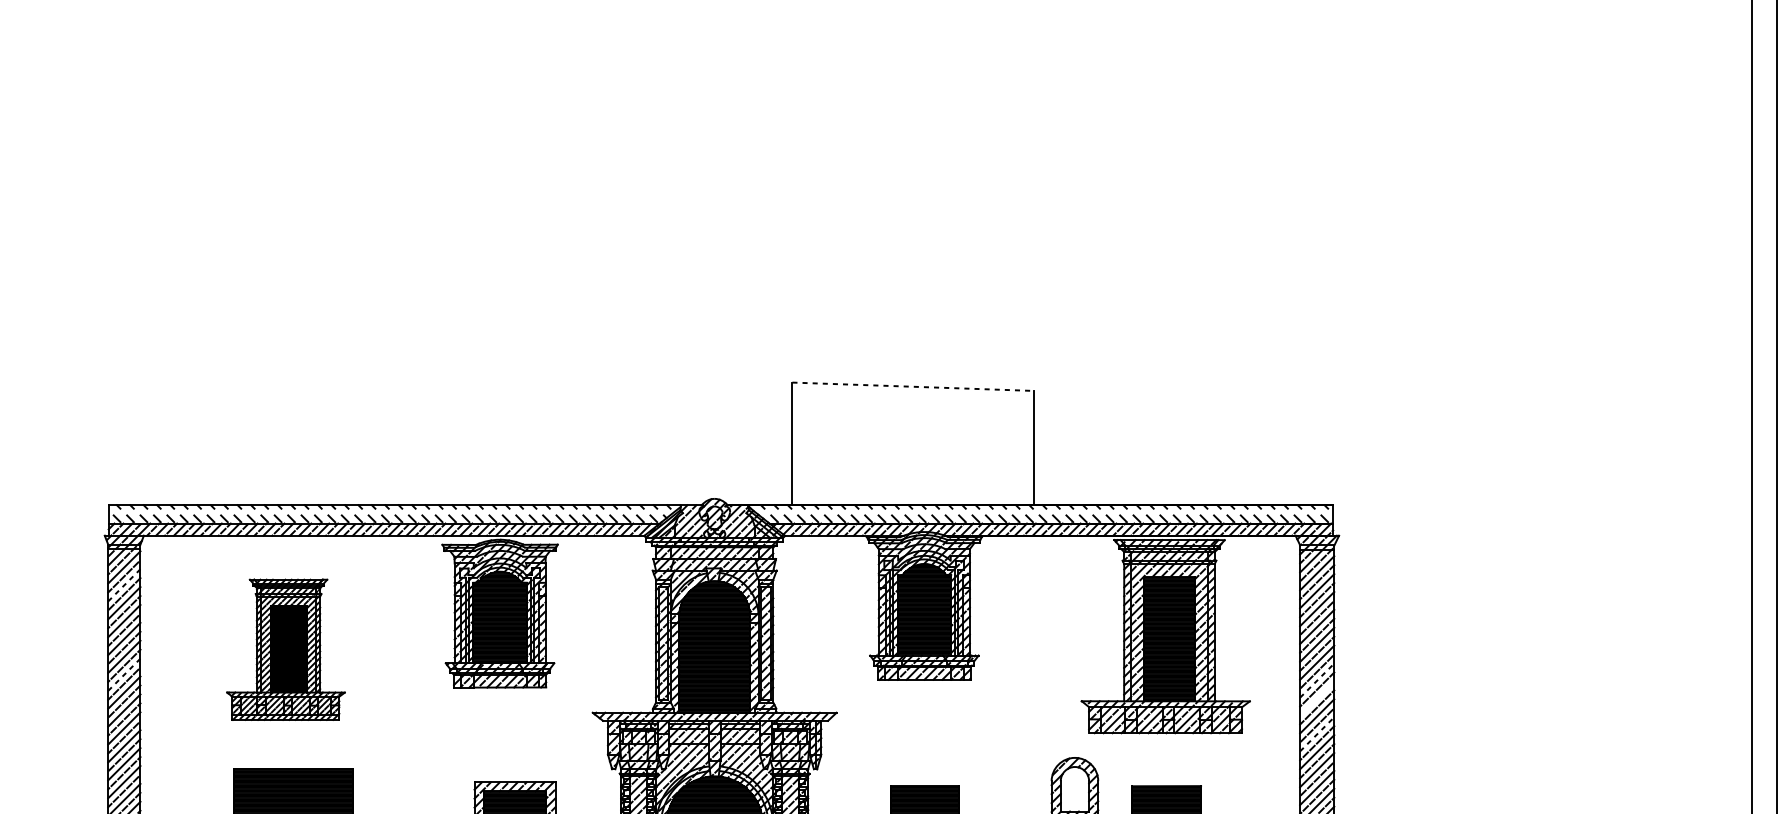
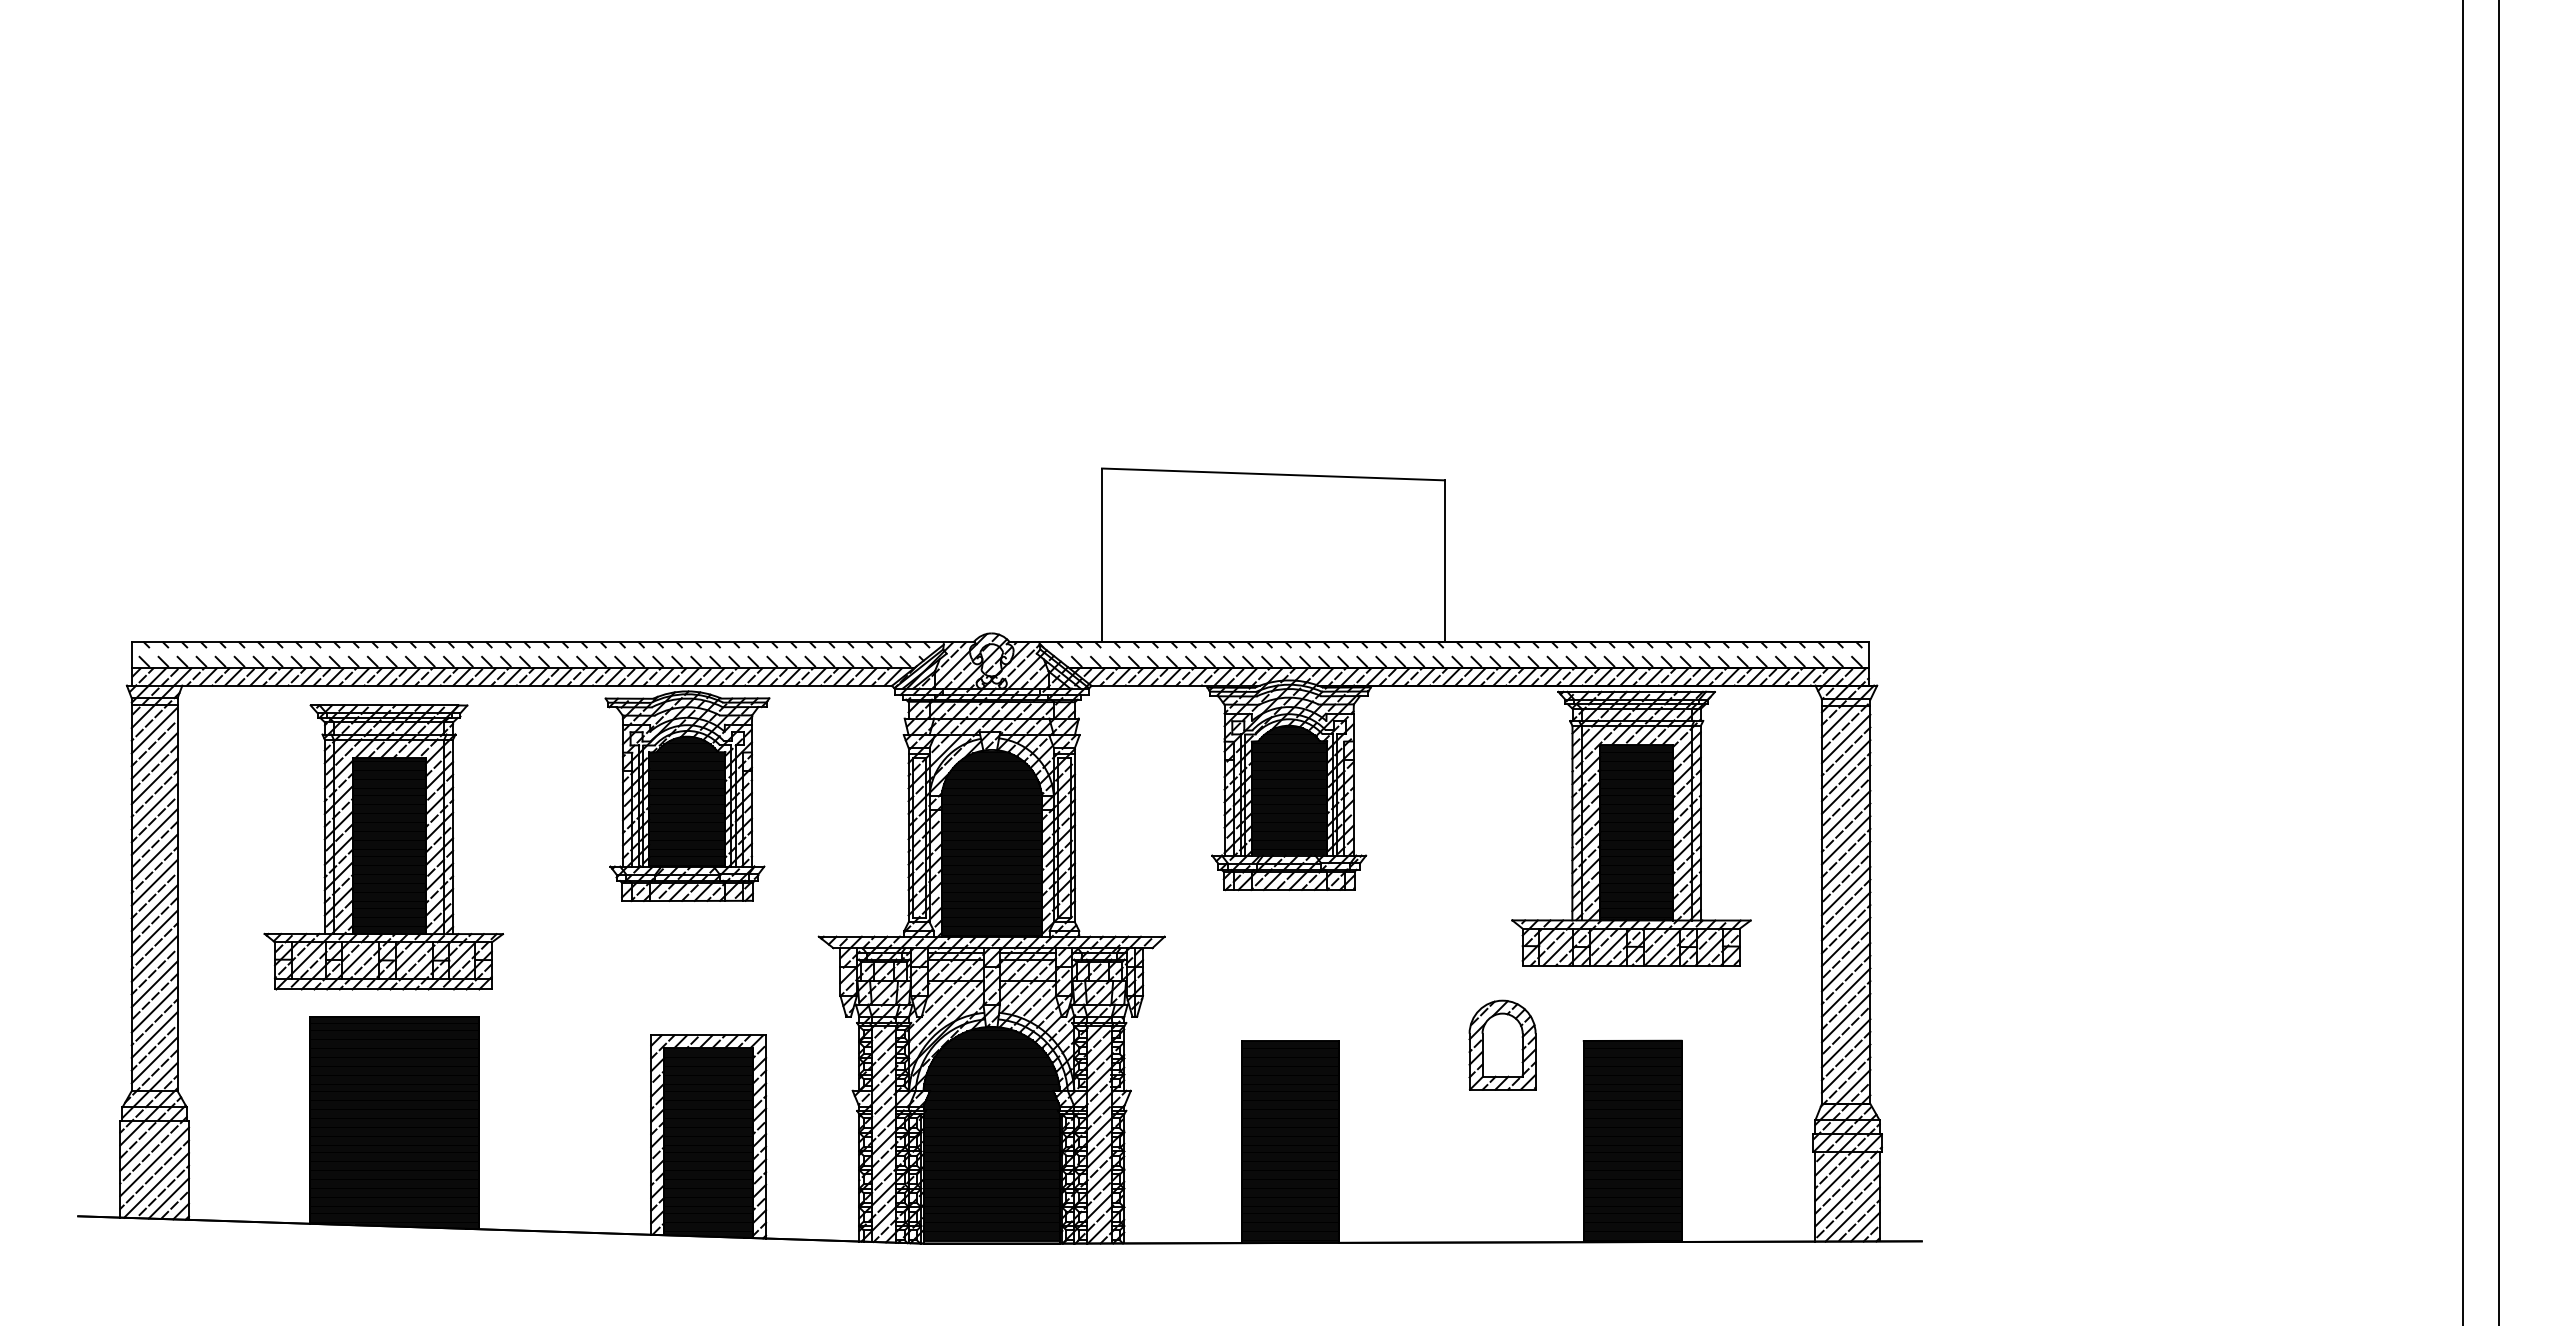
line: (913, 386) -> (1273, 474), dashed -> solid
line: (124, 584) -> (155, 755), dashed -> solid
part: (285, 649) -> (383, 847), size x1.43
line: (124, 674) -> (155, 882), dashed -> solid
line: (1317, 680) -> (1846, 890), dashed -> solid
line: (1316, 698) -> (1845, 916), added
line: (1317, 733) -> (1846, 966), dashed -> solid

